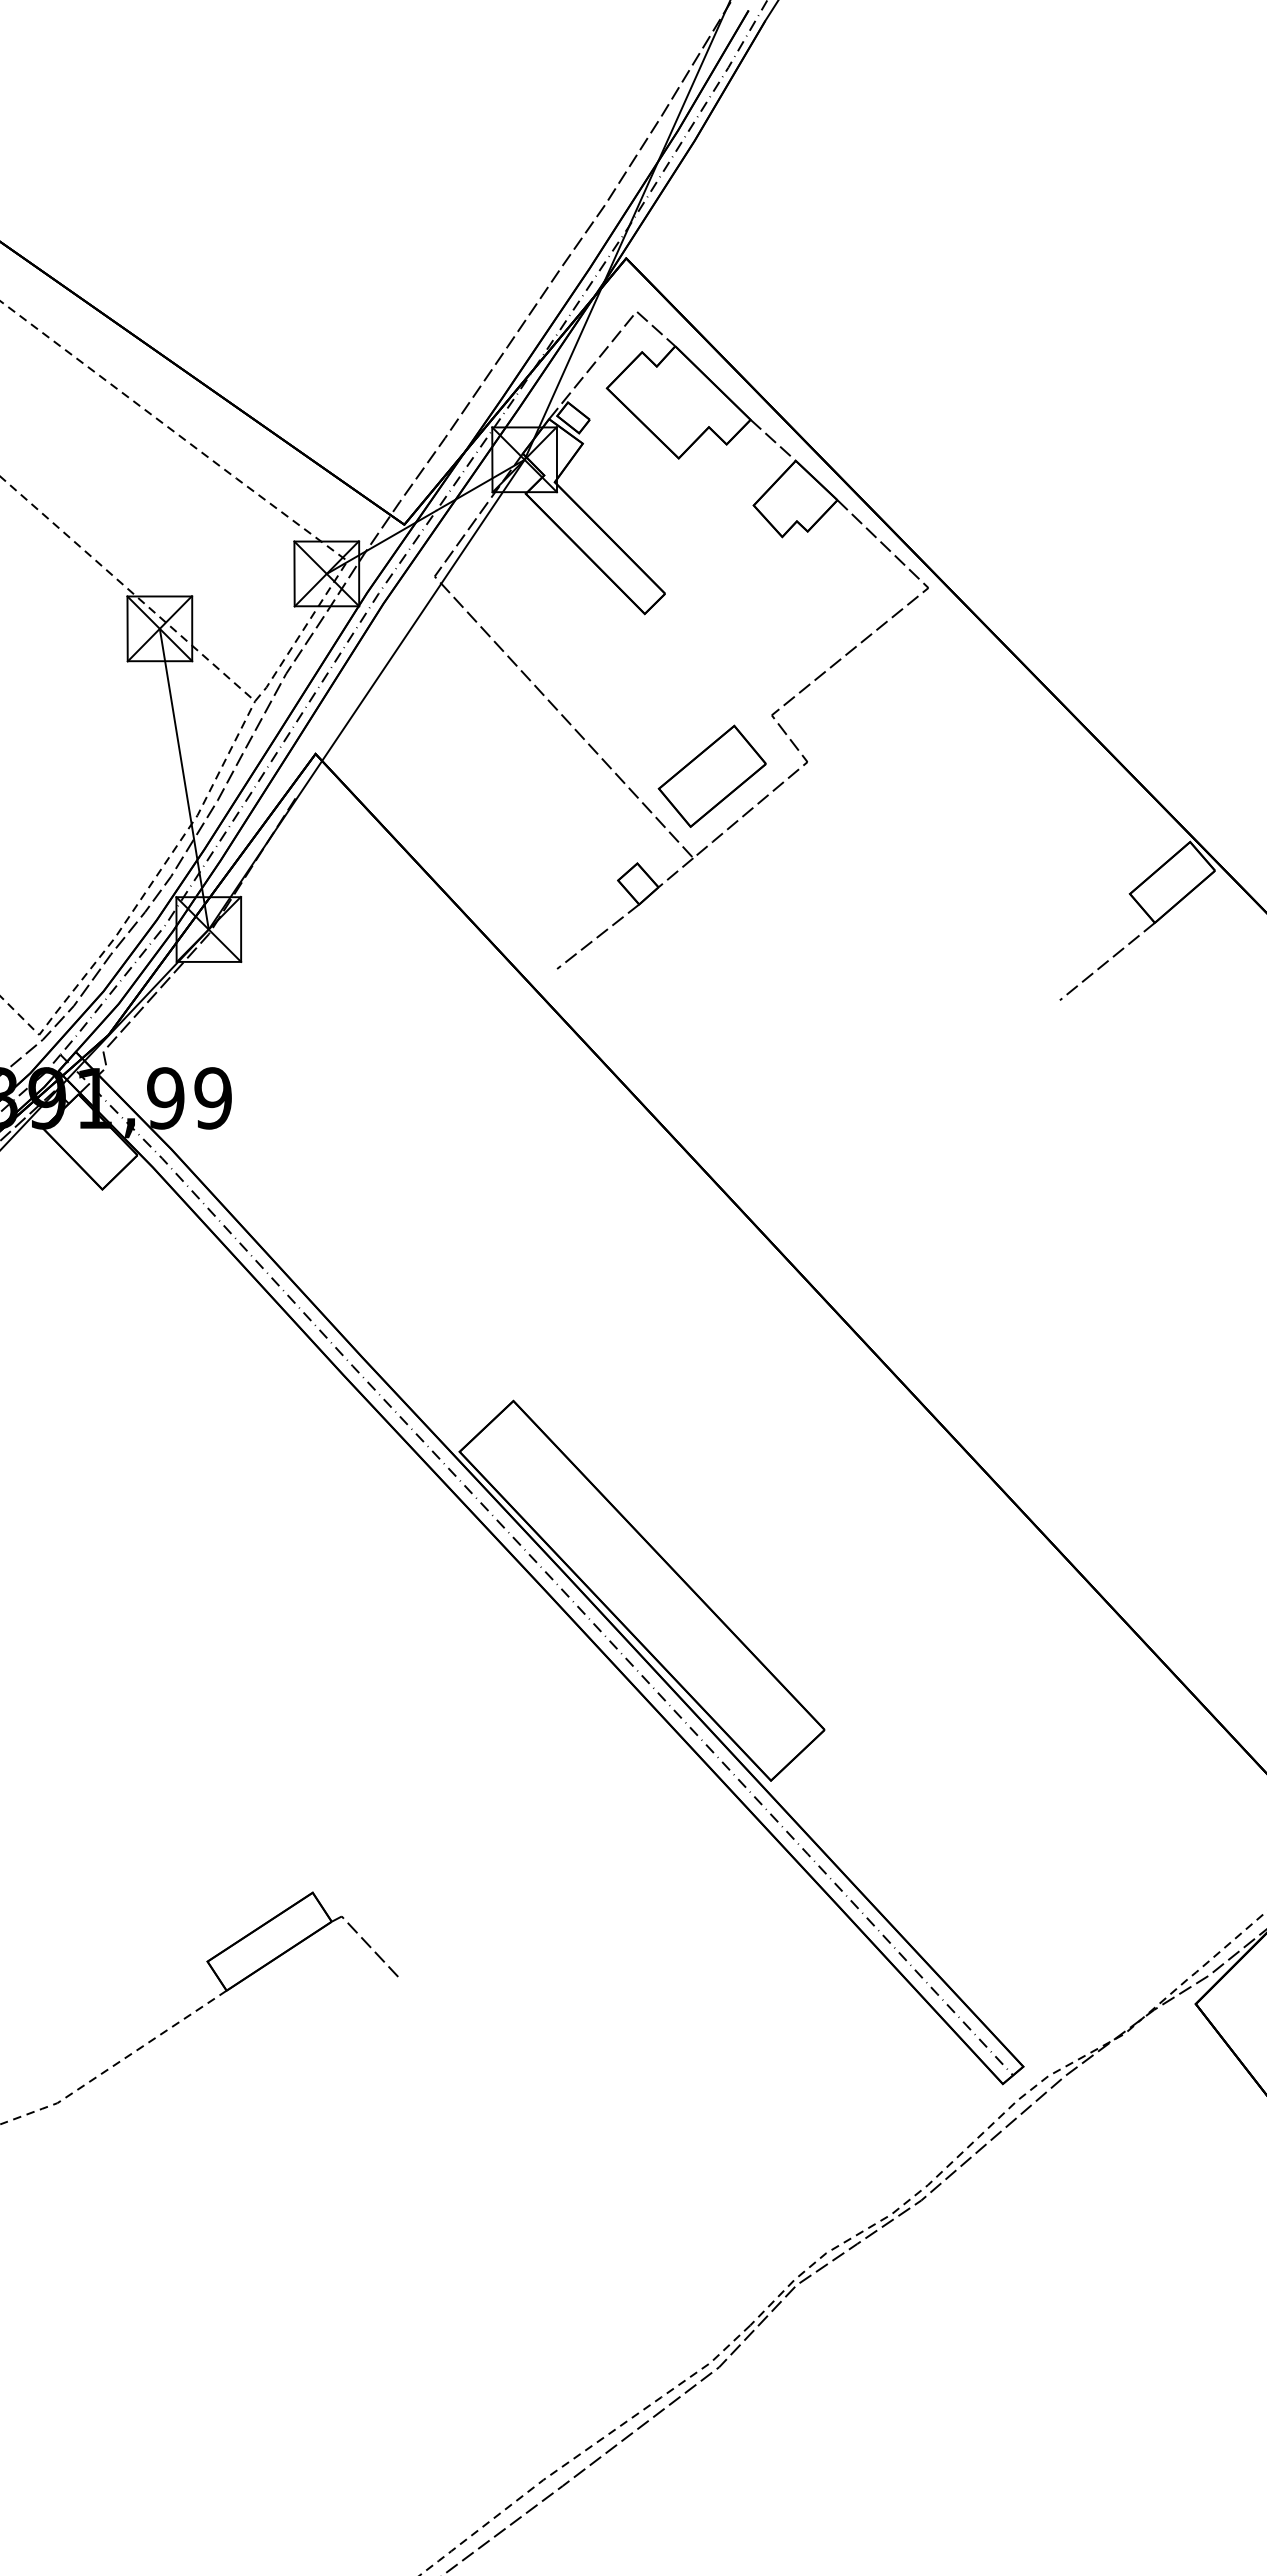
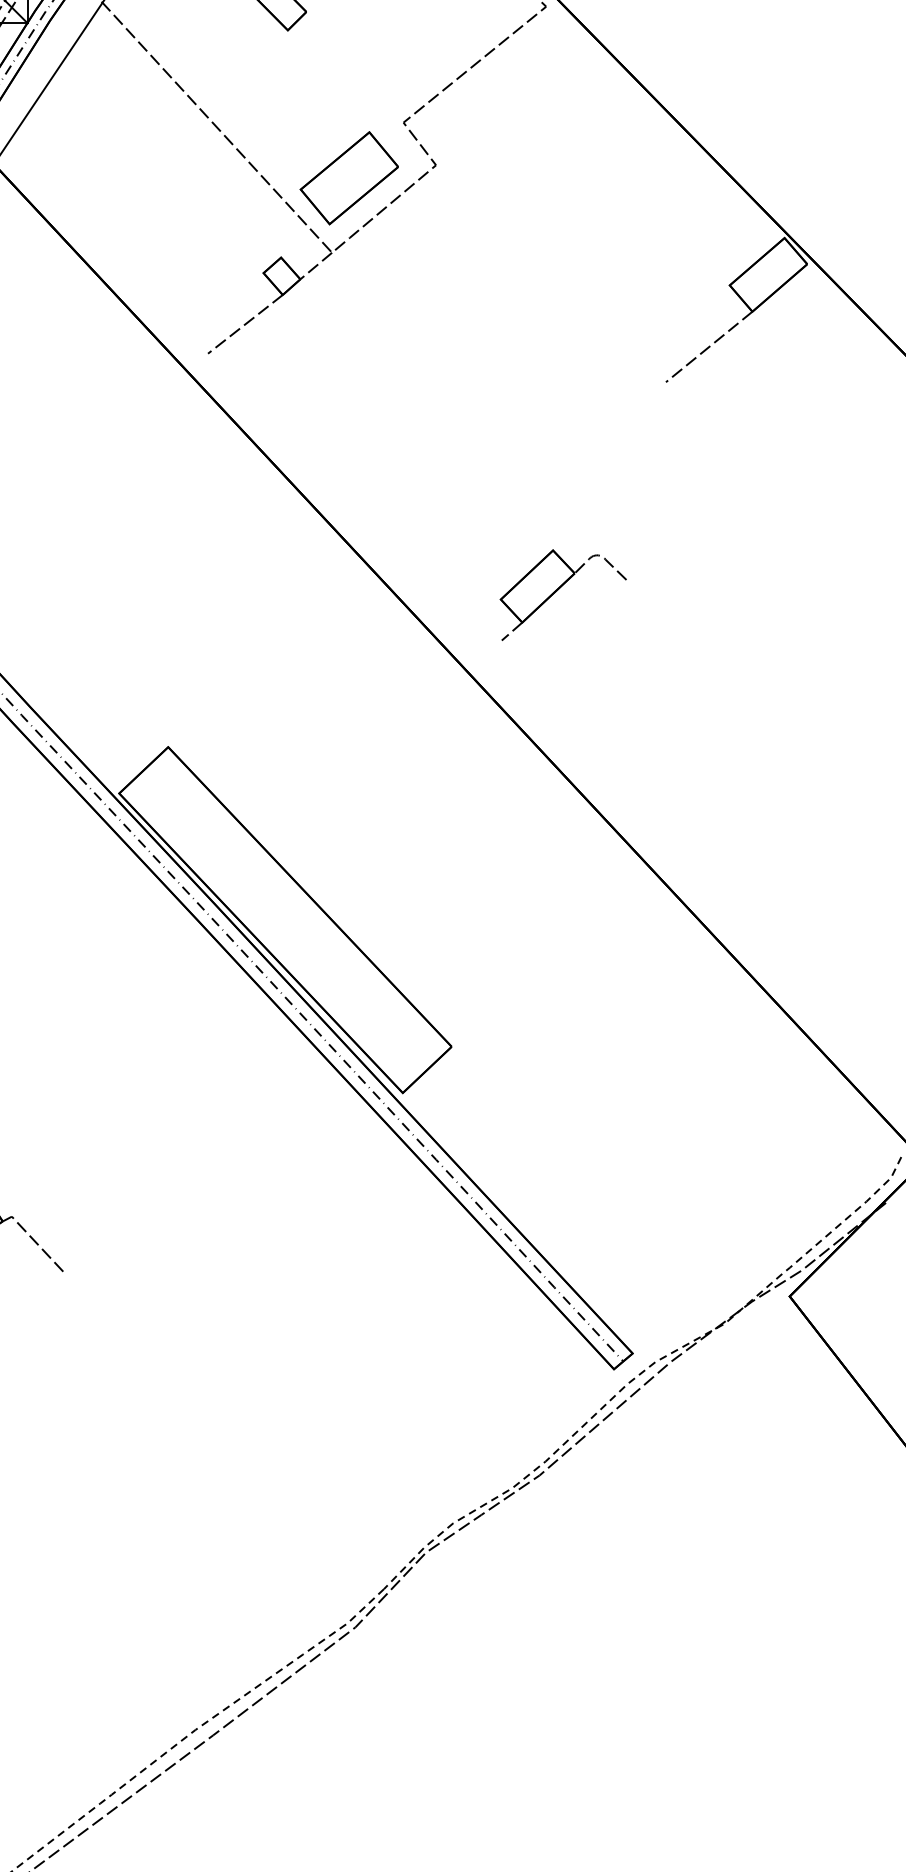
part: (941, 1228) -> (558, 590), added

